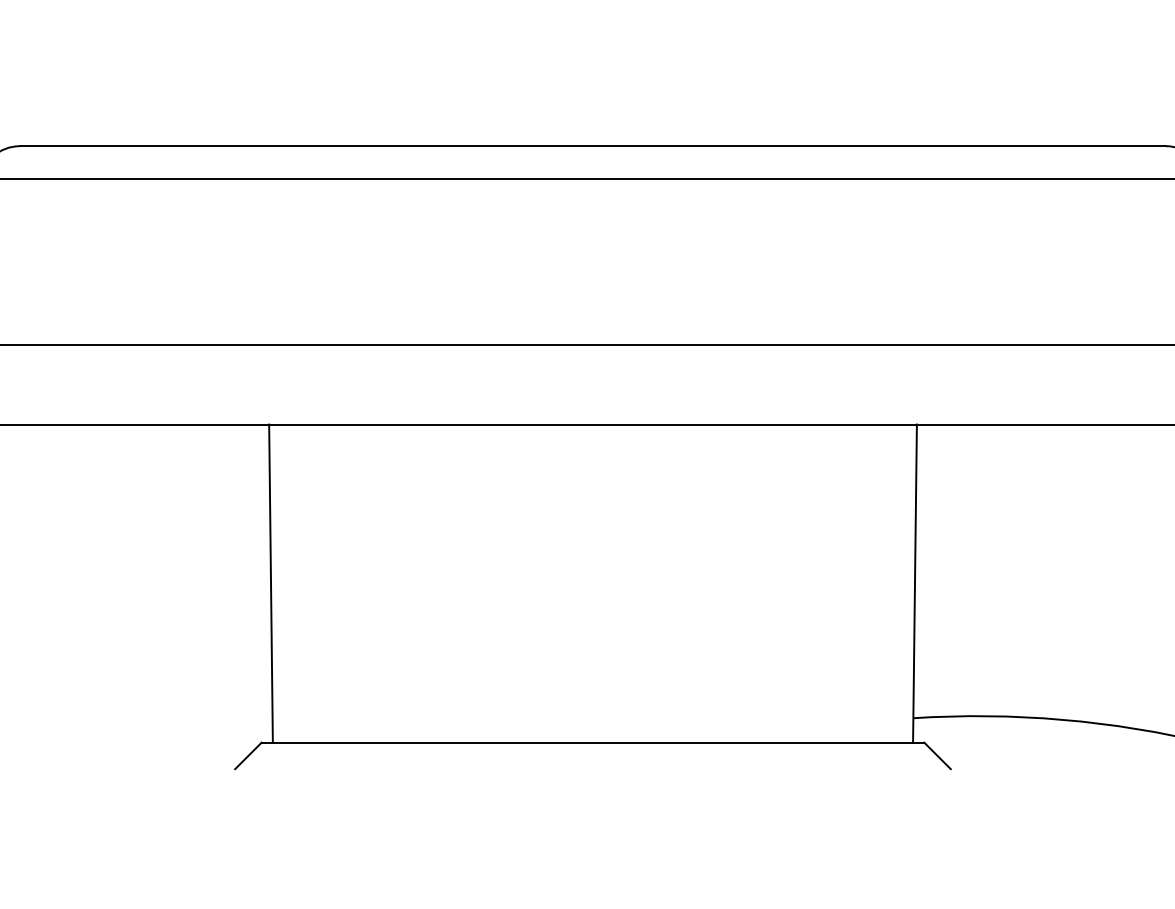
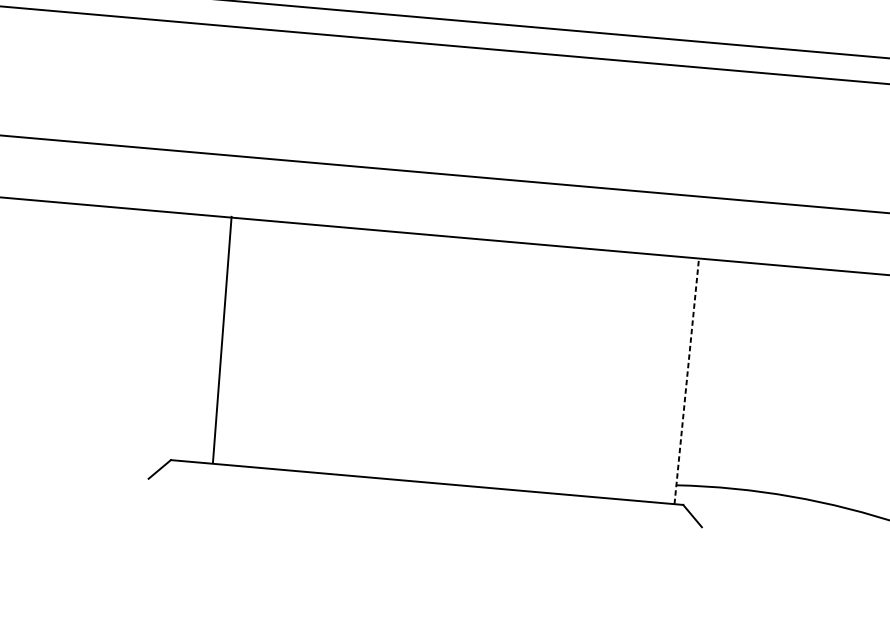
line: (270, 583) -> (221, 339), moved
line: (914, 583) -> (686, 381), solid -> dashed

